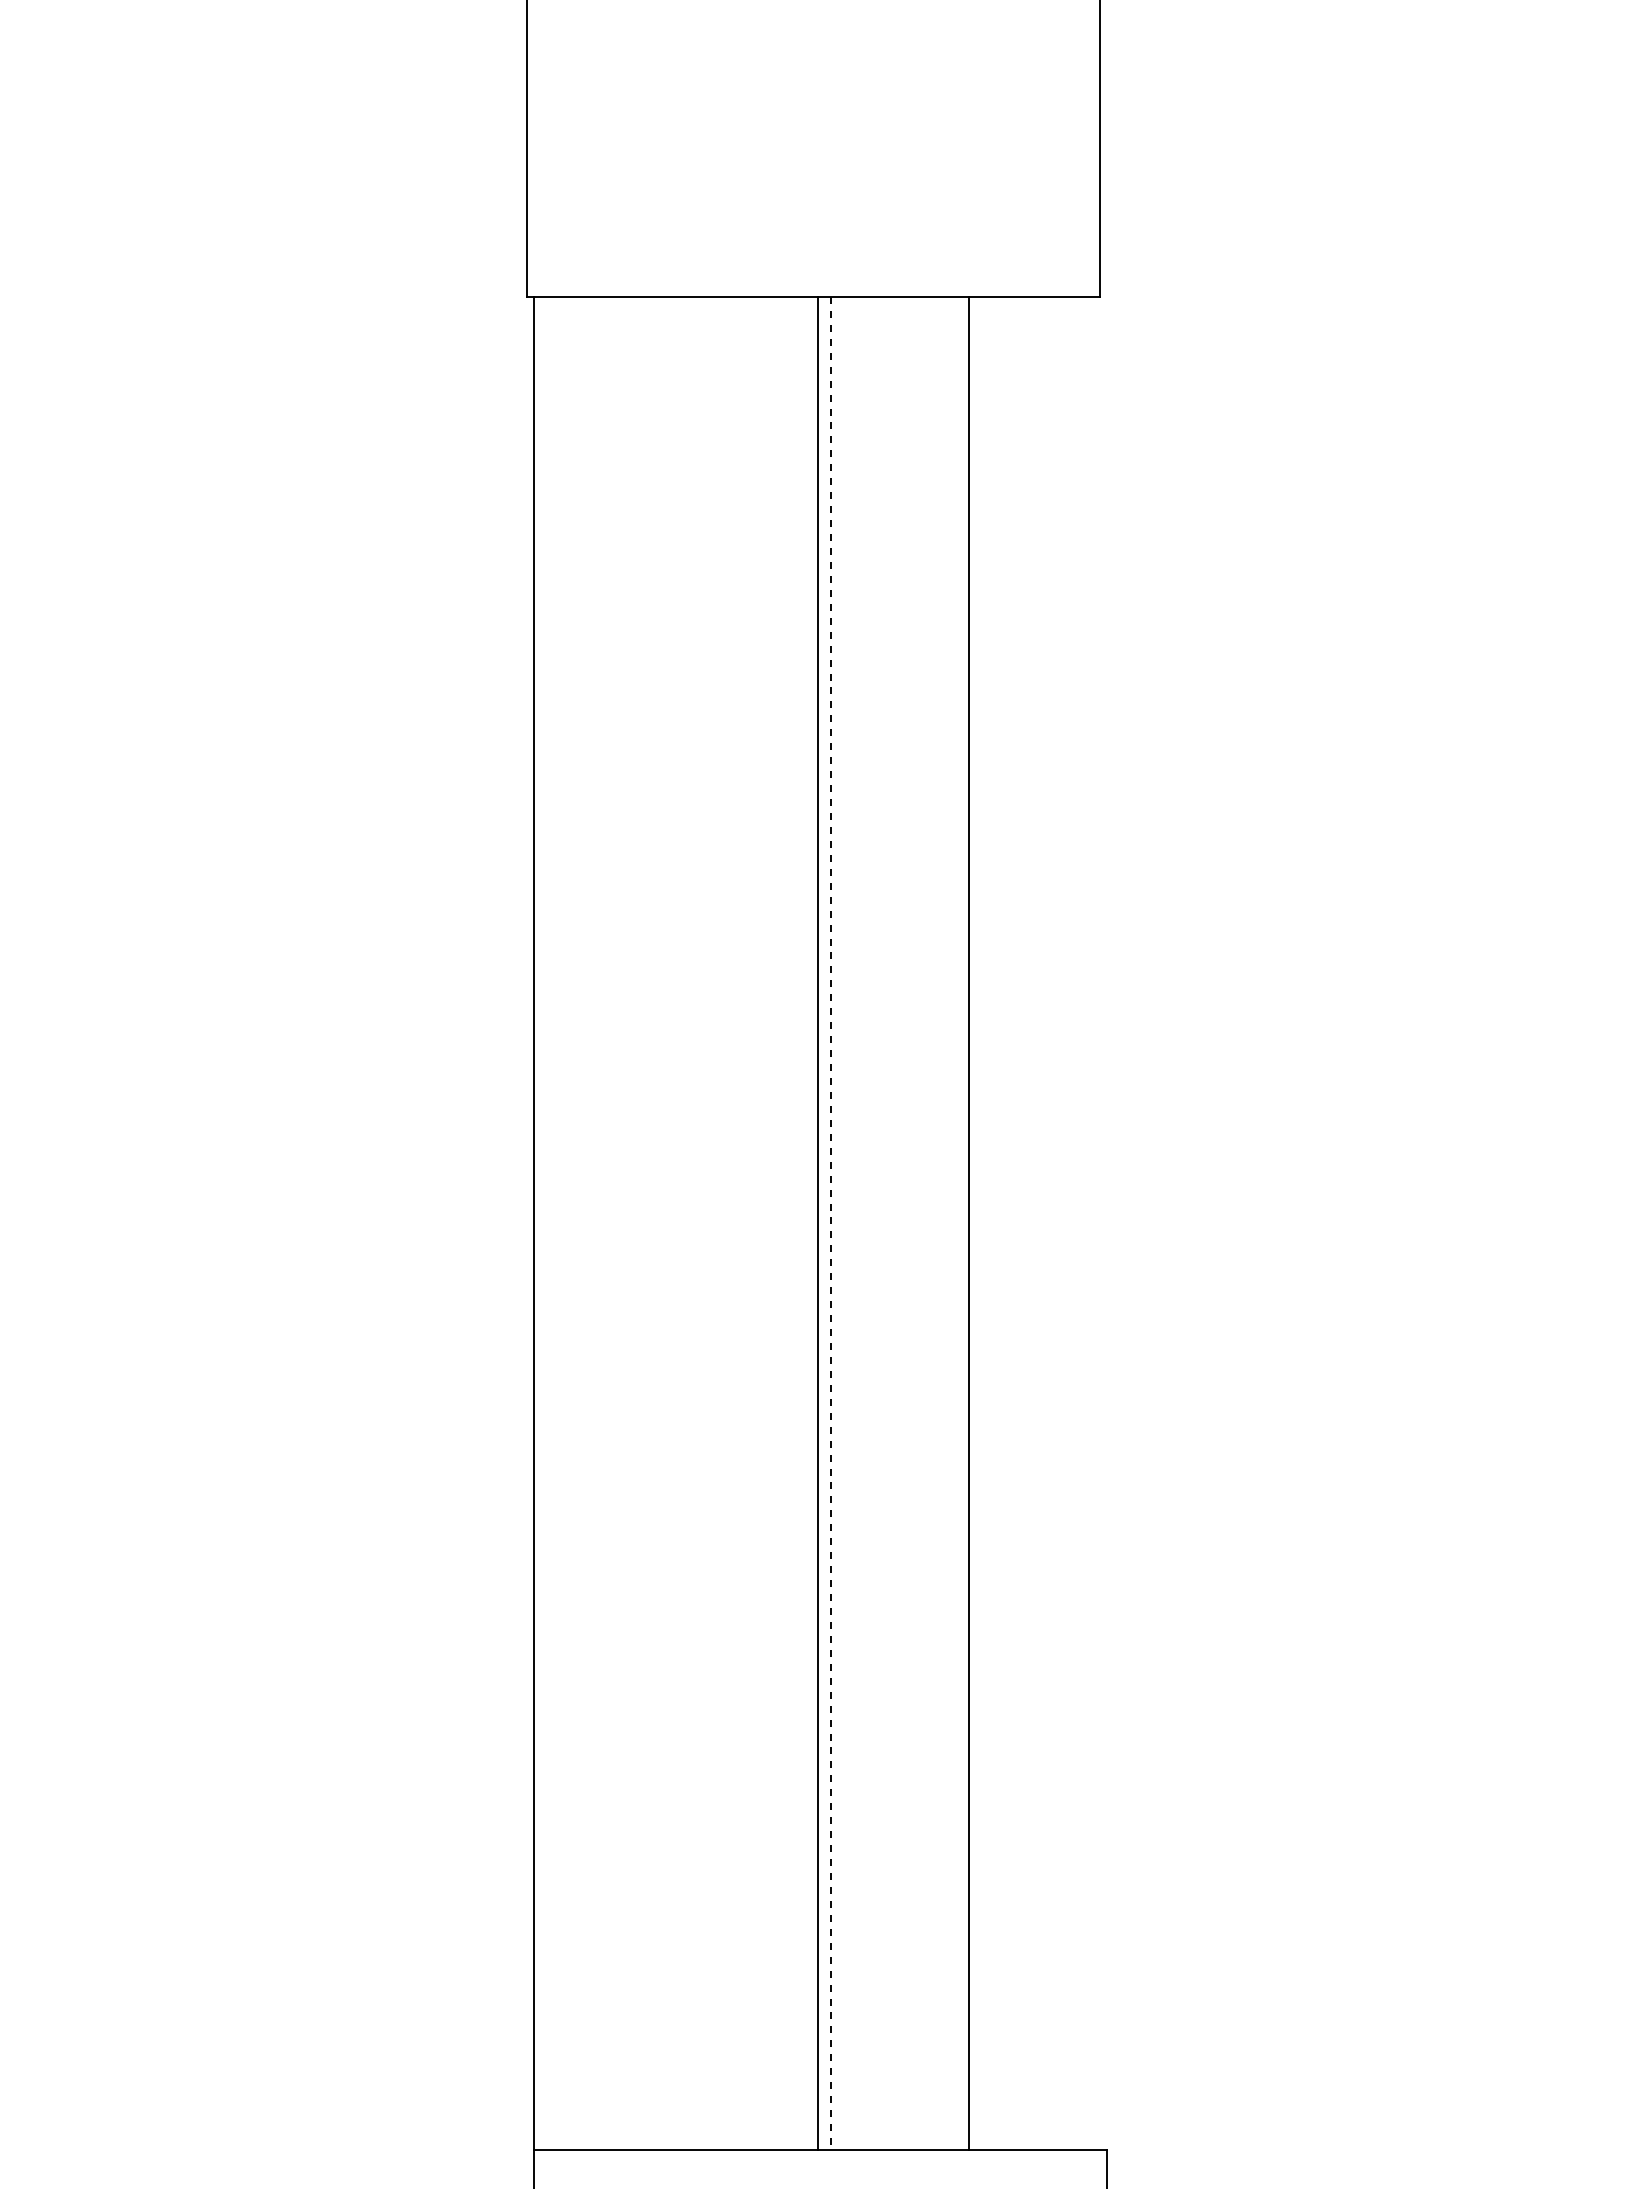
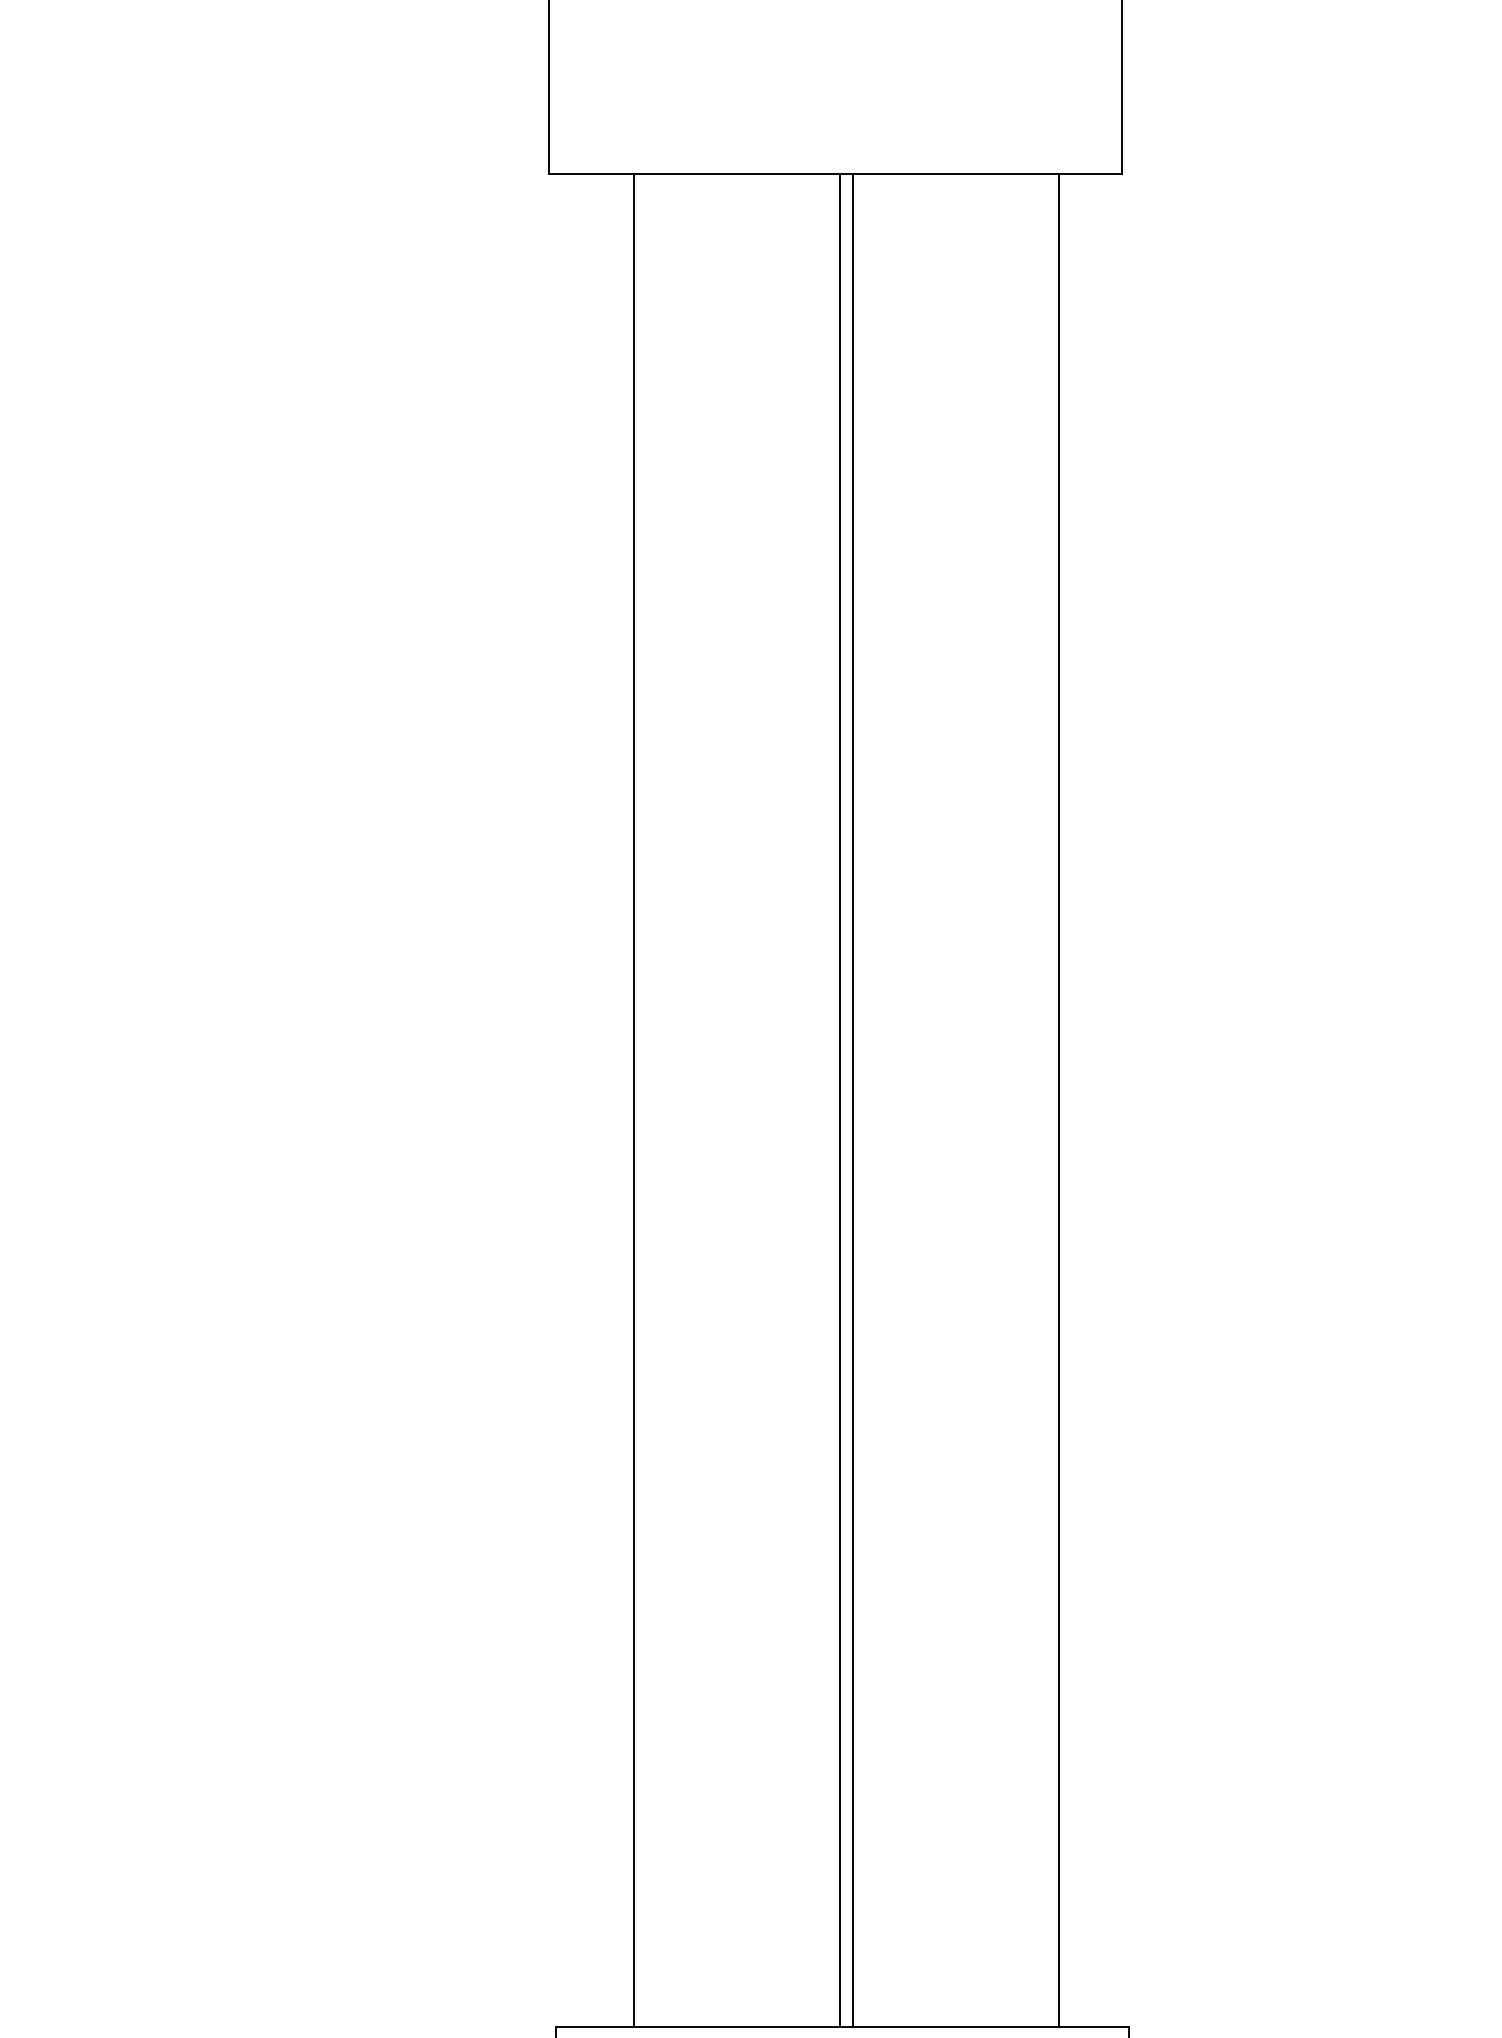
line: (533, 1223) -> (633, 1100), moved
line: (831, 1223) -> (853, 1100), dashed -> solid
line: (969, 1223) -> (1059, 1100), moved

